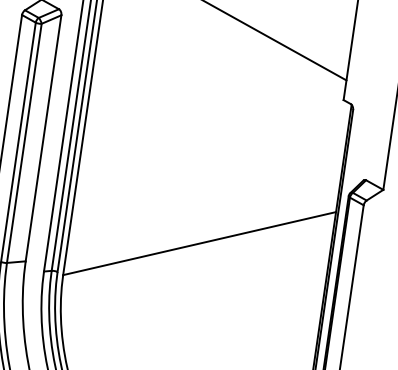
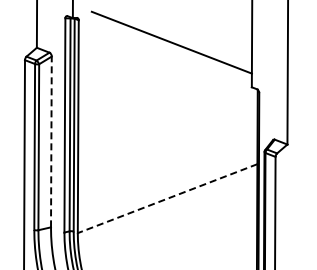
line: (43, 137) -> (51, 141), solid -> dashed
line: (199, 243) -> (167, 198), solid -> dashed

